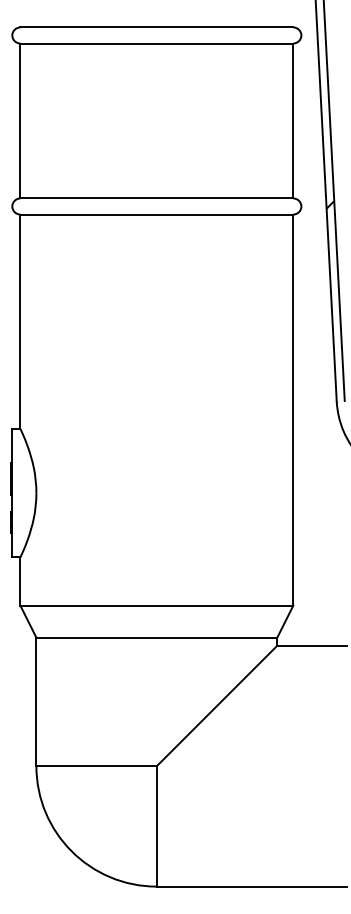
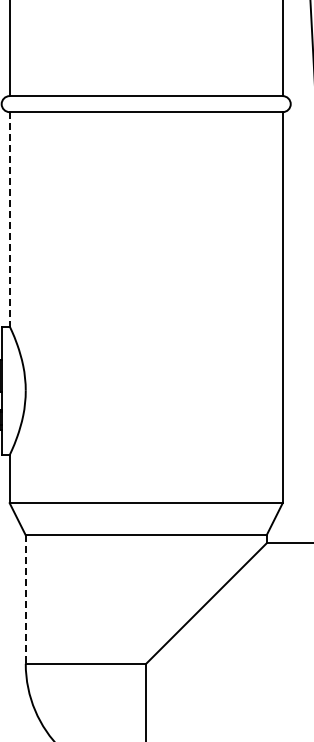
line: (20, 322) -> (9, 220), solid -> dashed
line: (36, 702) -> (25, 600), solid -> dashed

